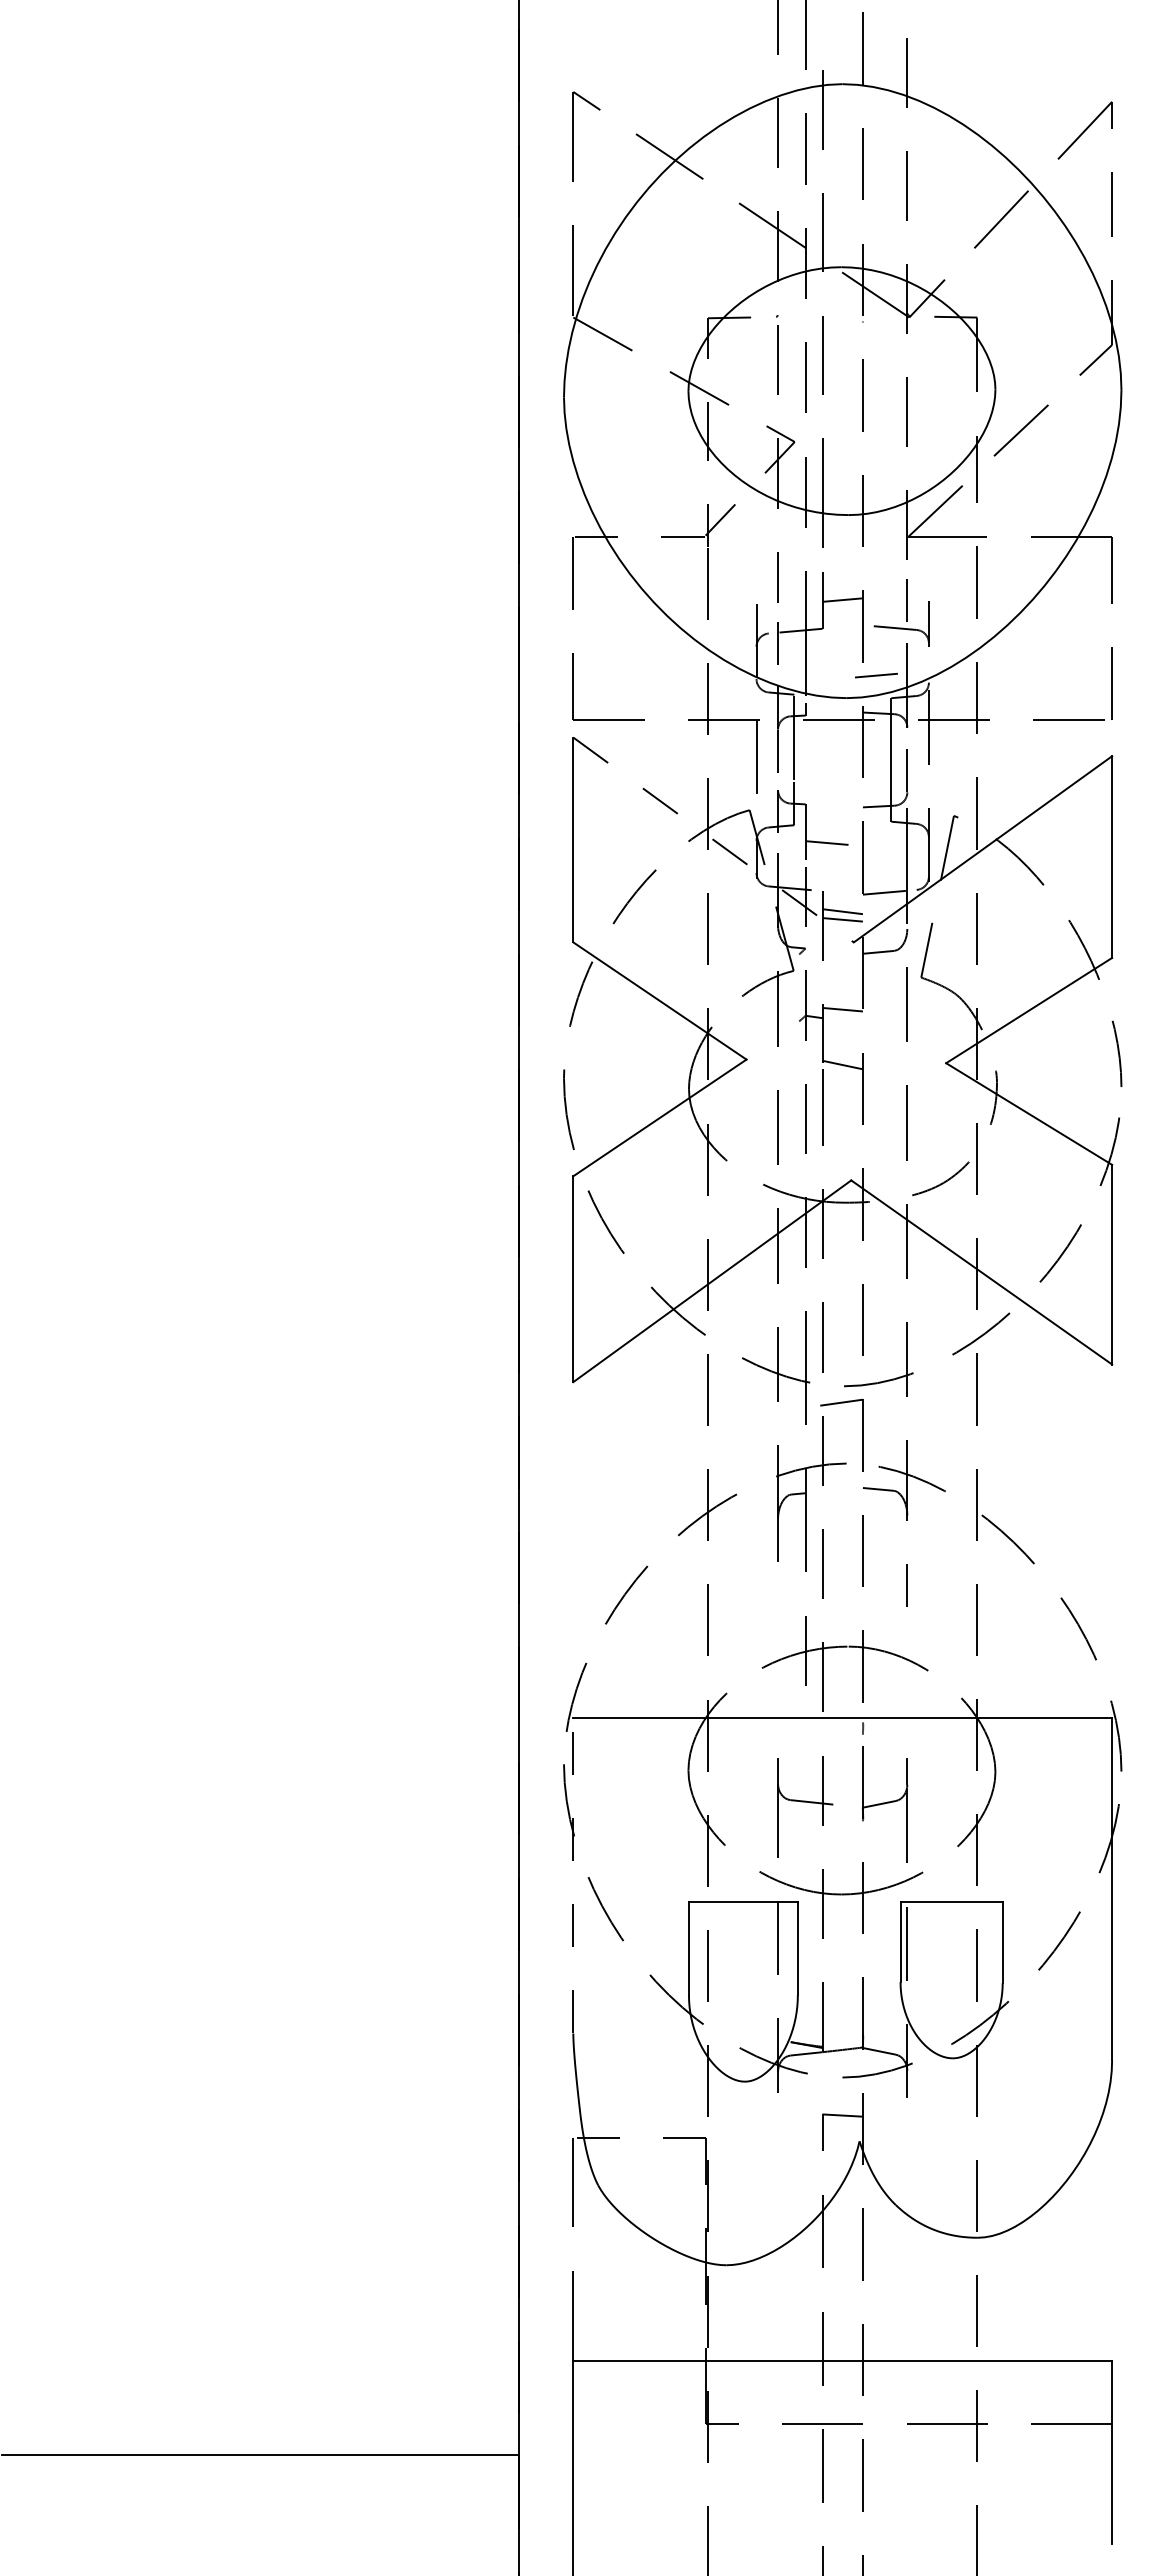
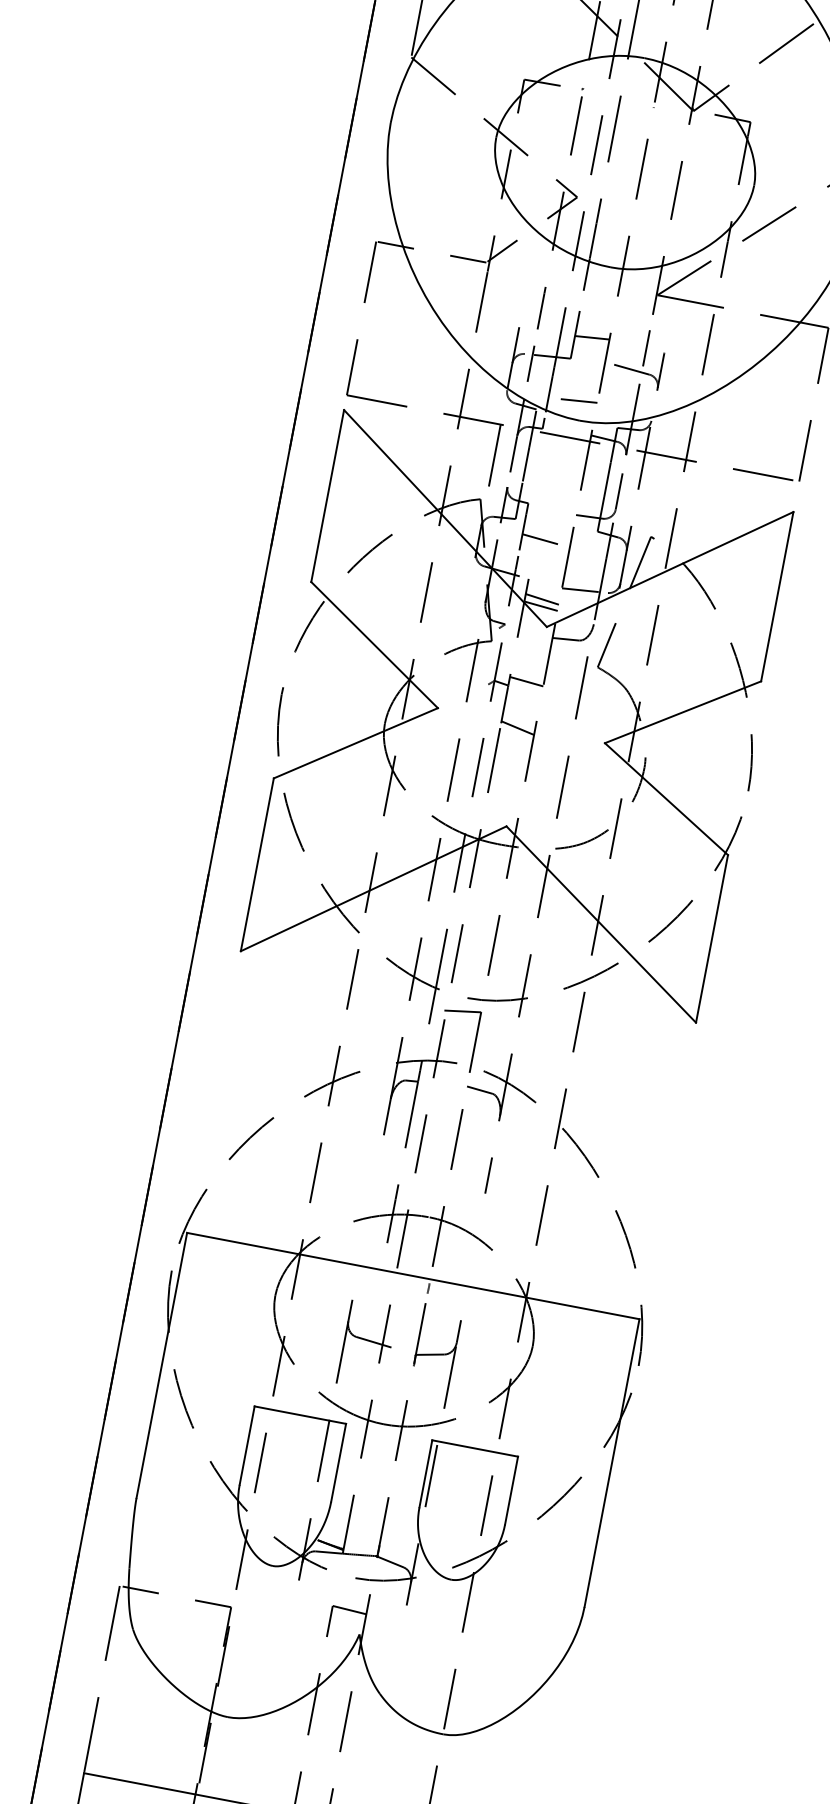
line: (876, 675) -> (579, 400), moved
line: (713, 839) -> (445, 518), dashed -> solid
line: (573, 1875) -> (161, 1365), dashed -> solid

